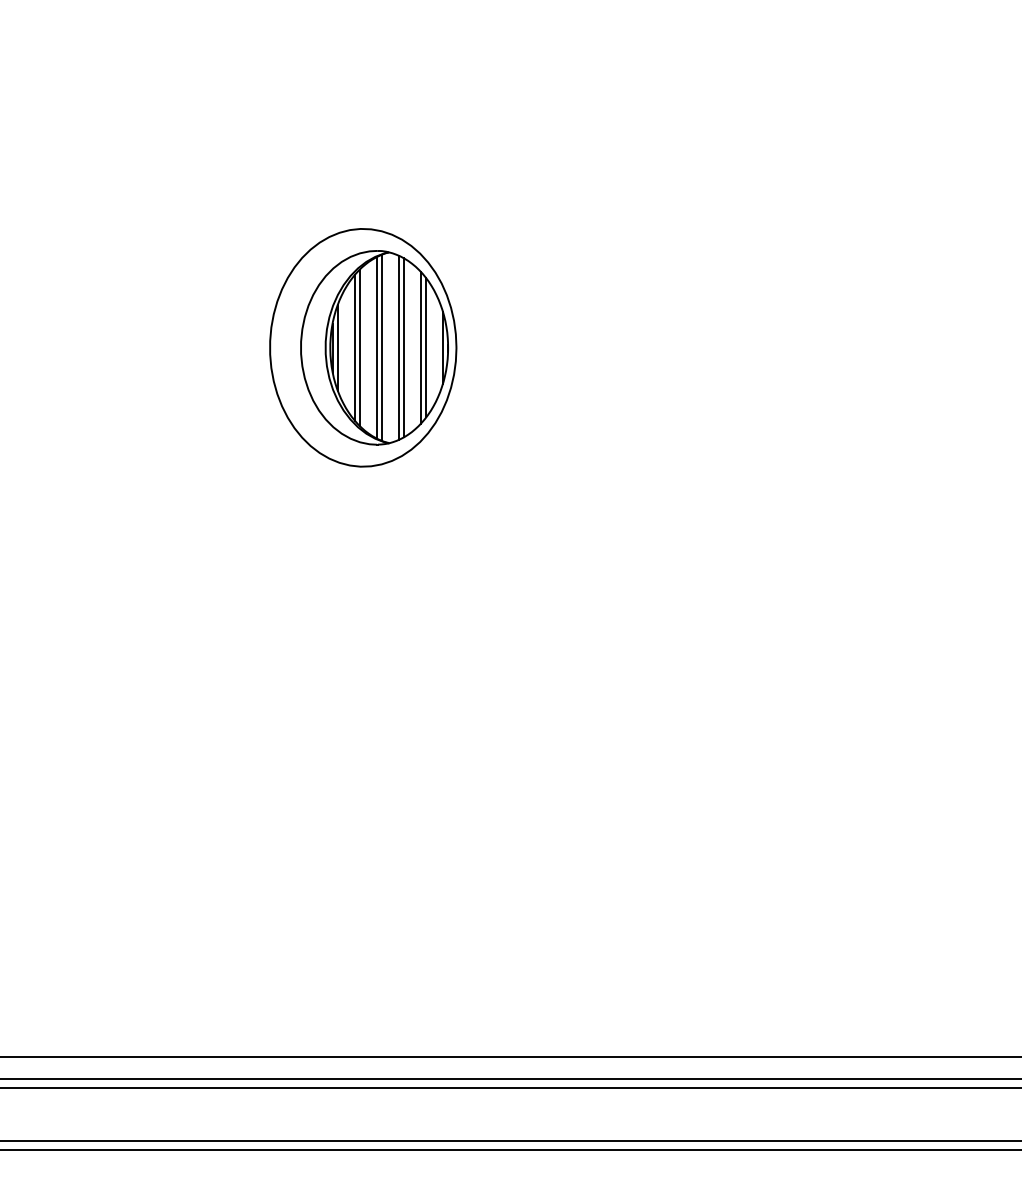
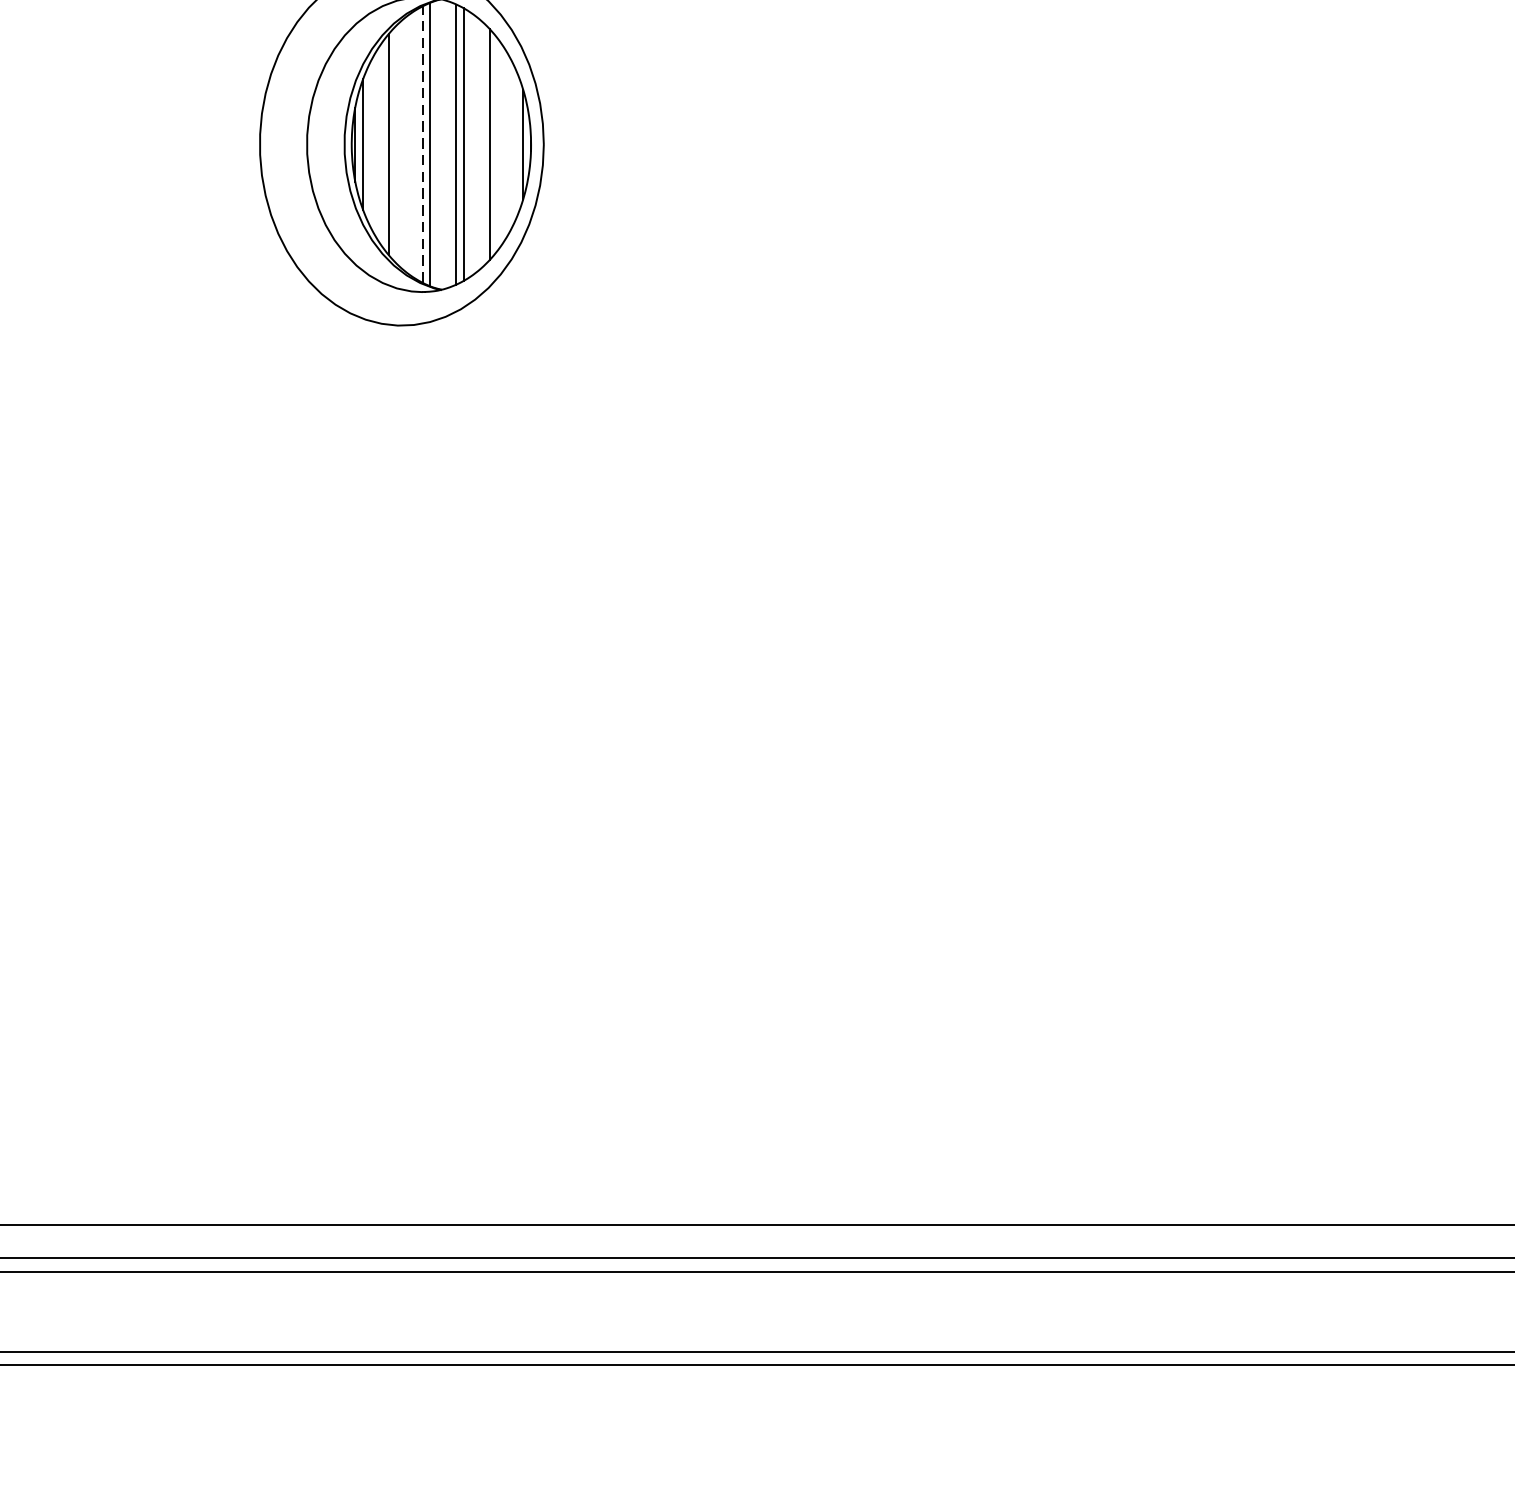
line: (359, 347) -> (396, 144), removed
line: (376, 347) -> (422, 144), solid -> dashed
line: (426, 347) -> (498, 144), removed

